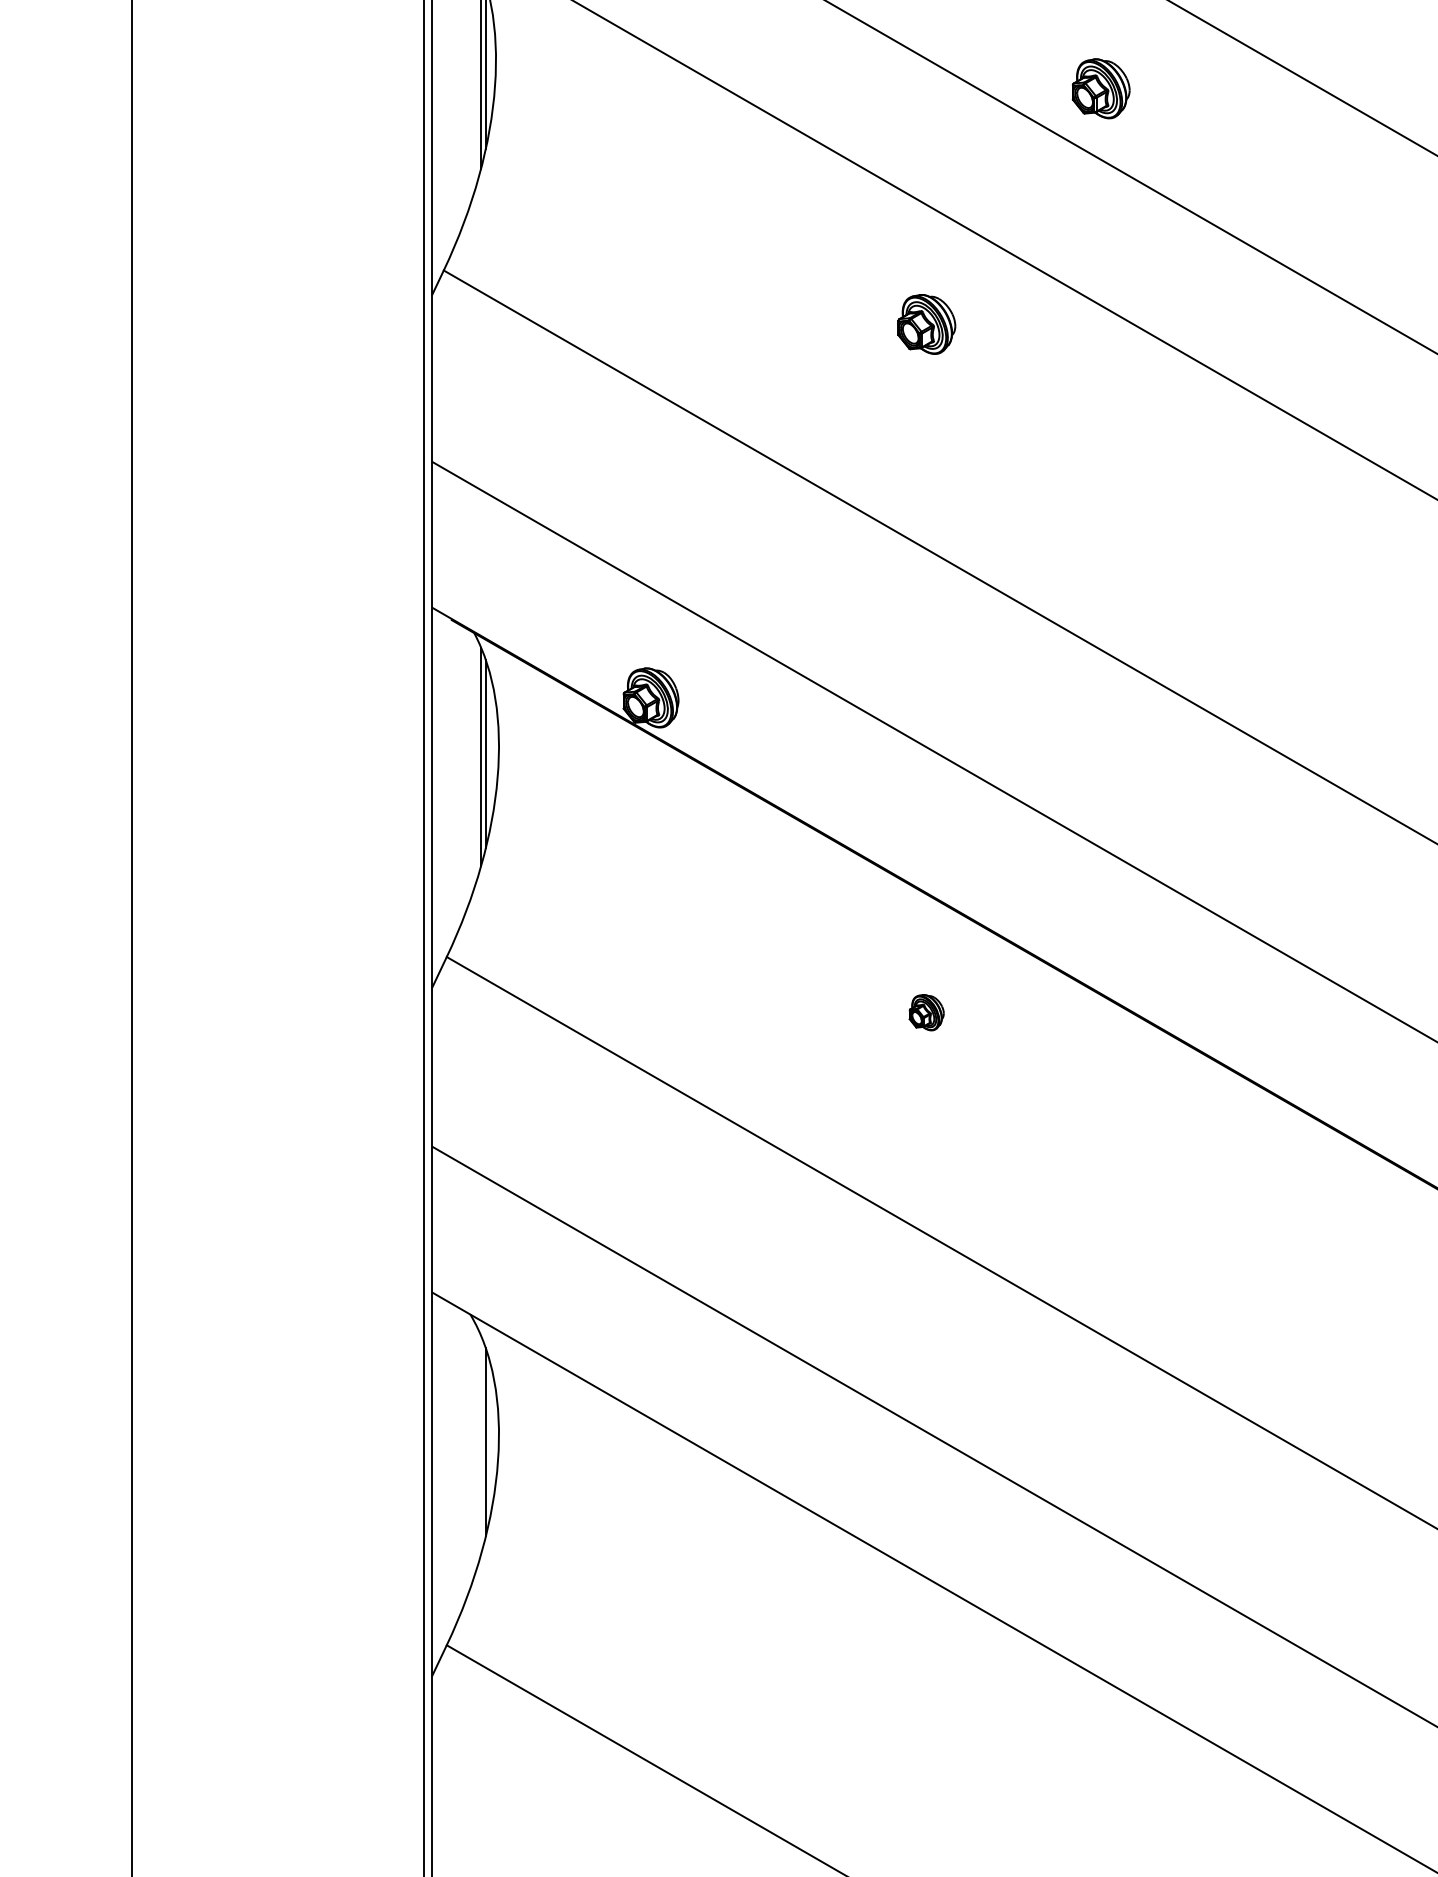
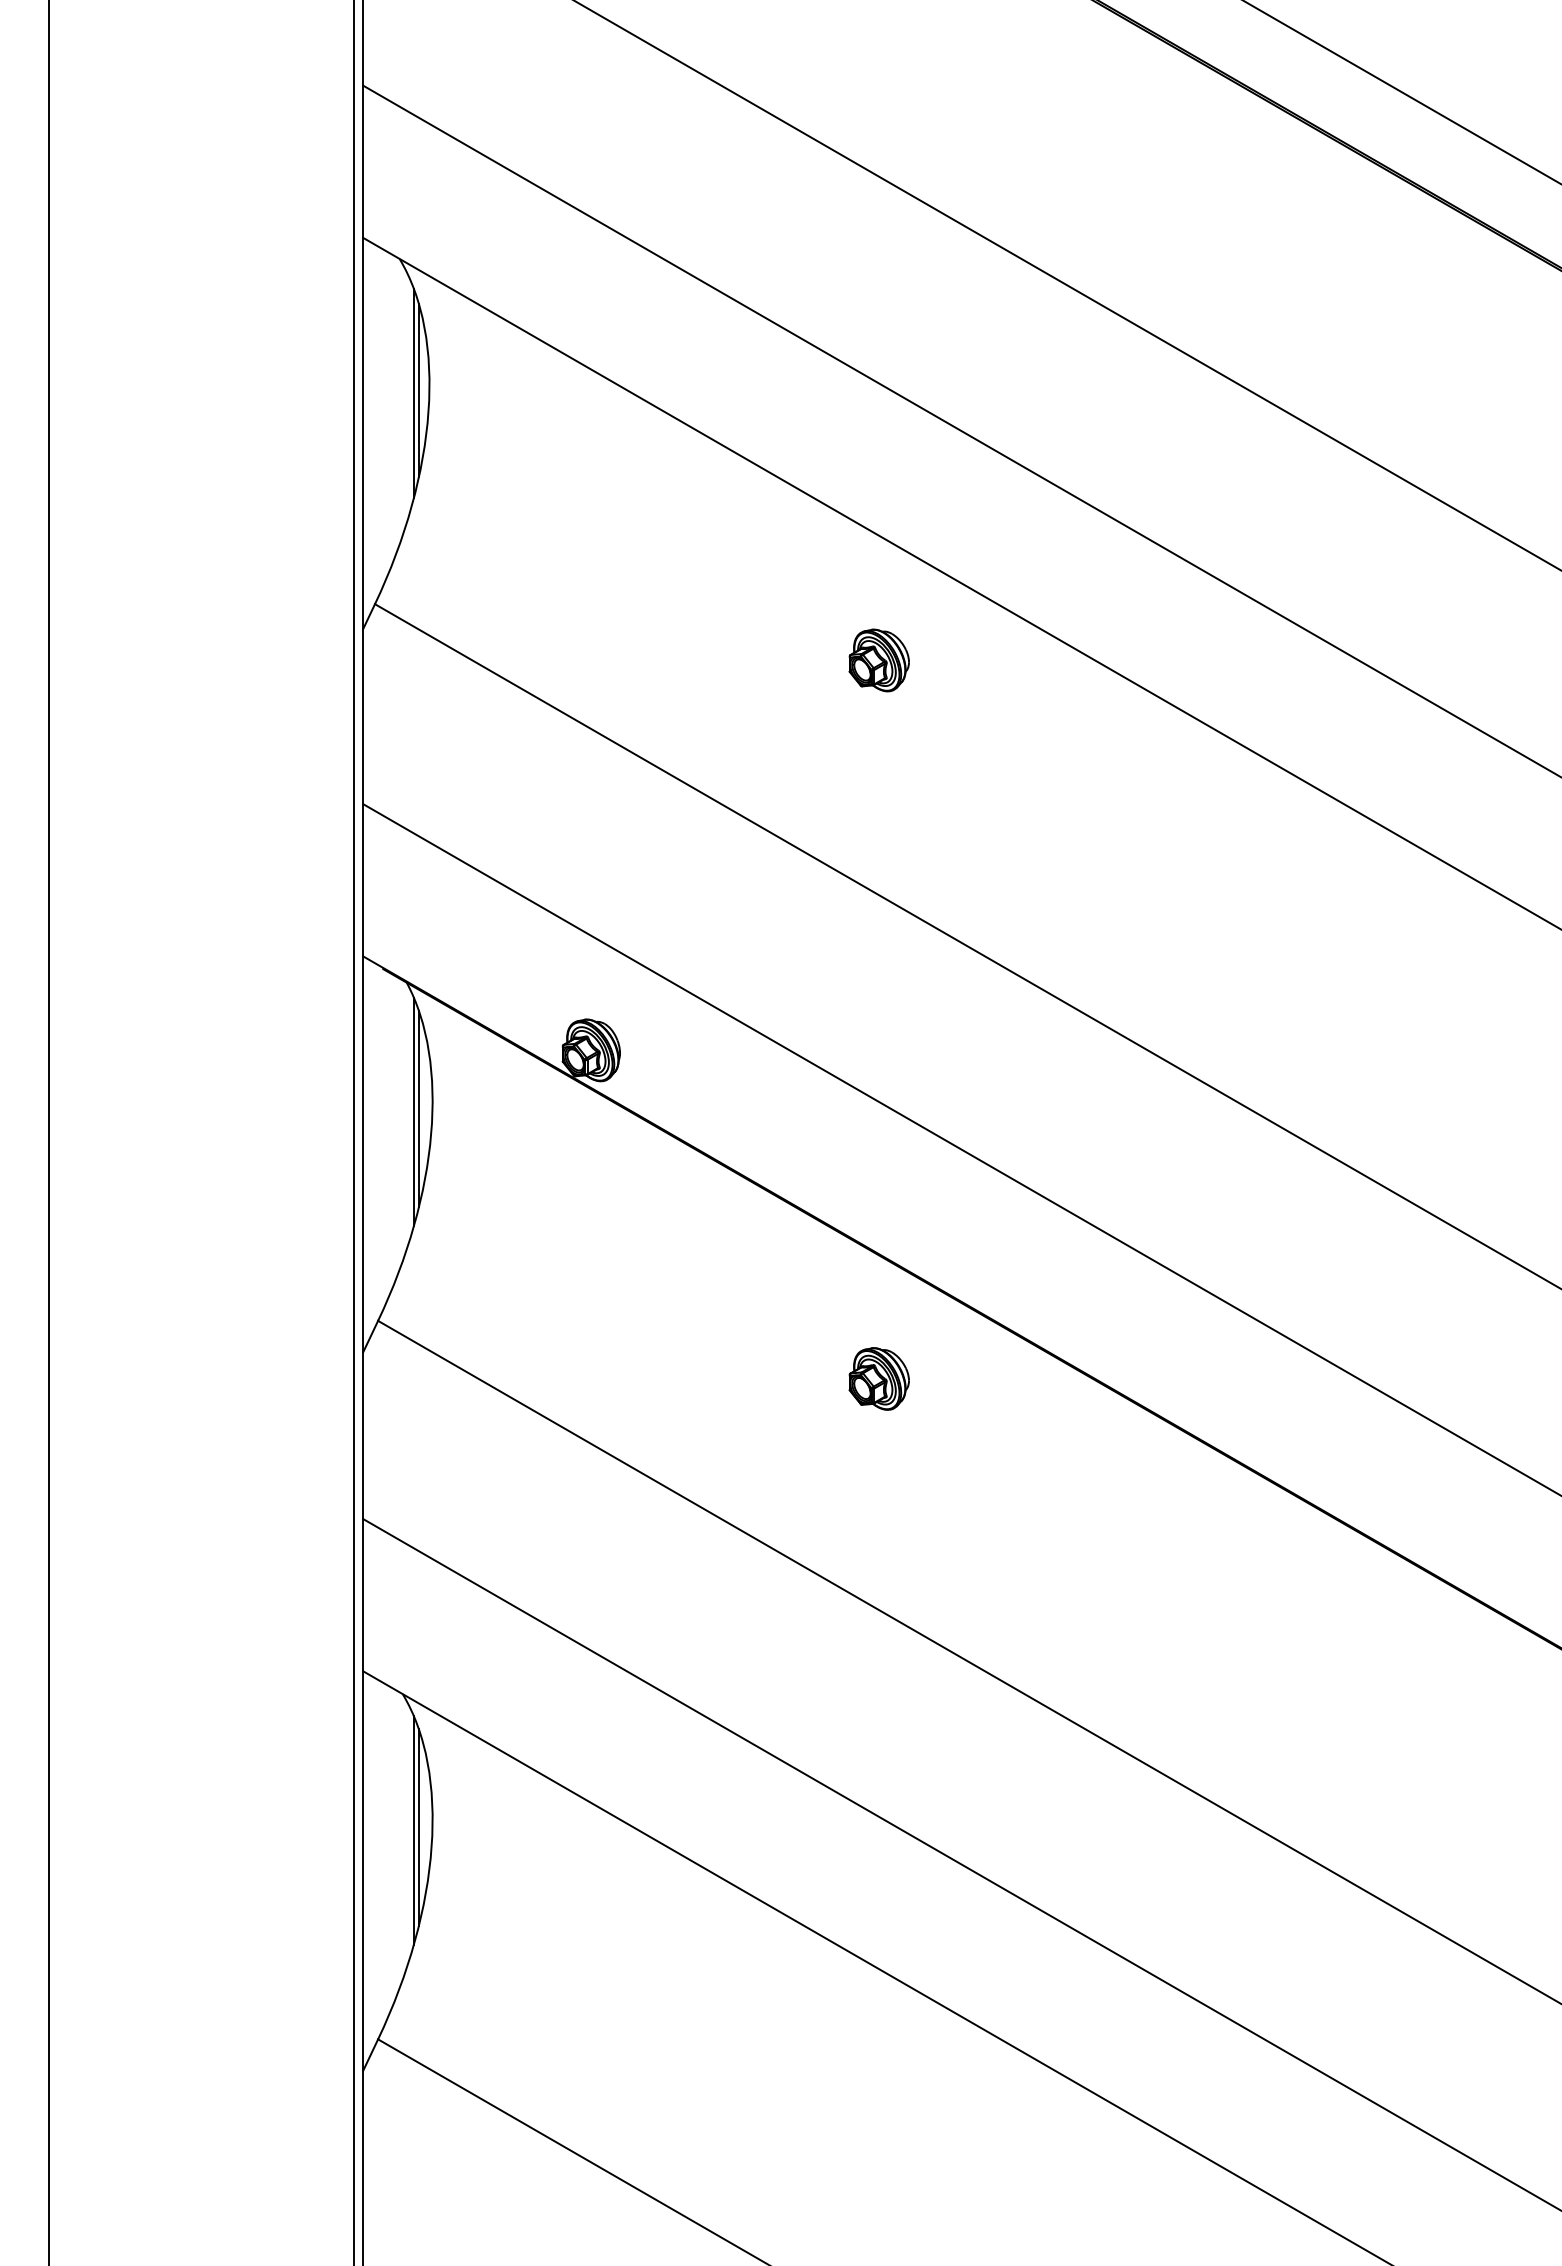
part: (1100, 88) -> (1060, 414), removed
part: (926, 1012) -> (878, 1378), size x1.67
line: (480, 1445) -> (413, 1830), added

